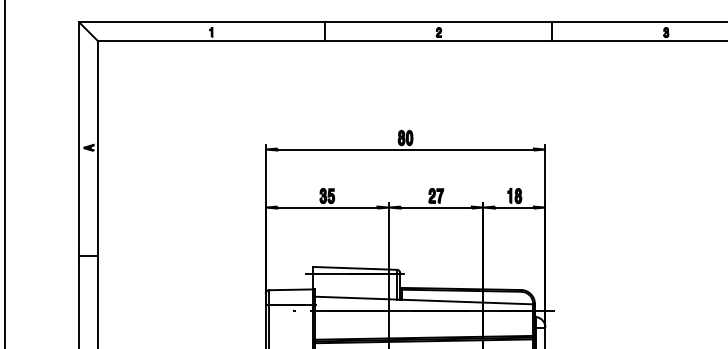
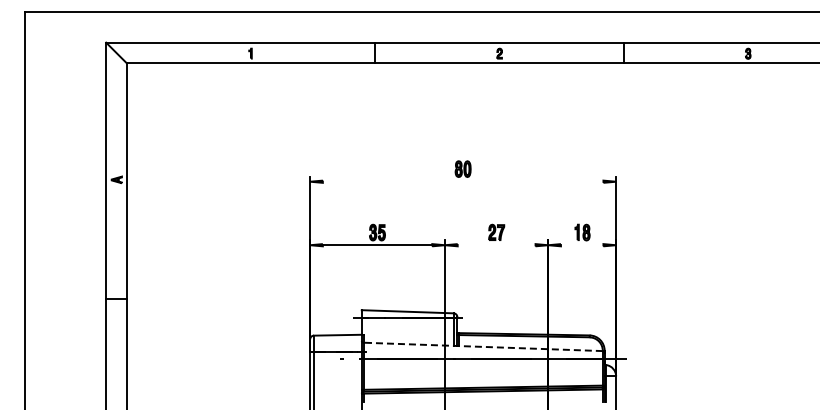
line: (405, 149) -> (462, 181), removed
line: (436, 207) -> (496, 245), removed
line: (513, 207) -> (581, 245), removed
line: (424, 300) -> (483, 346), solid -> dashed

